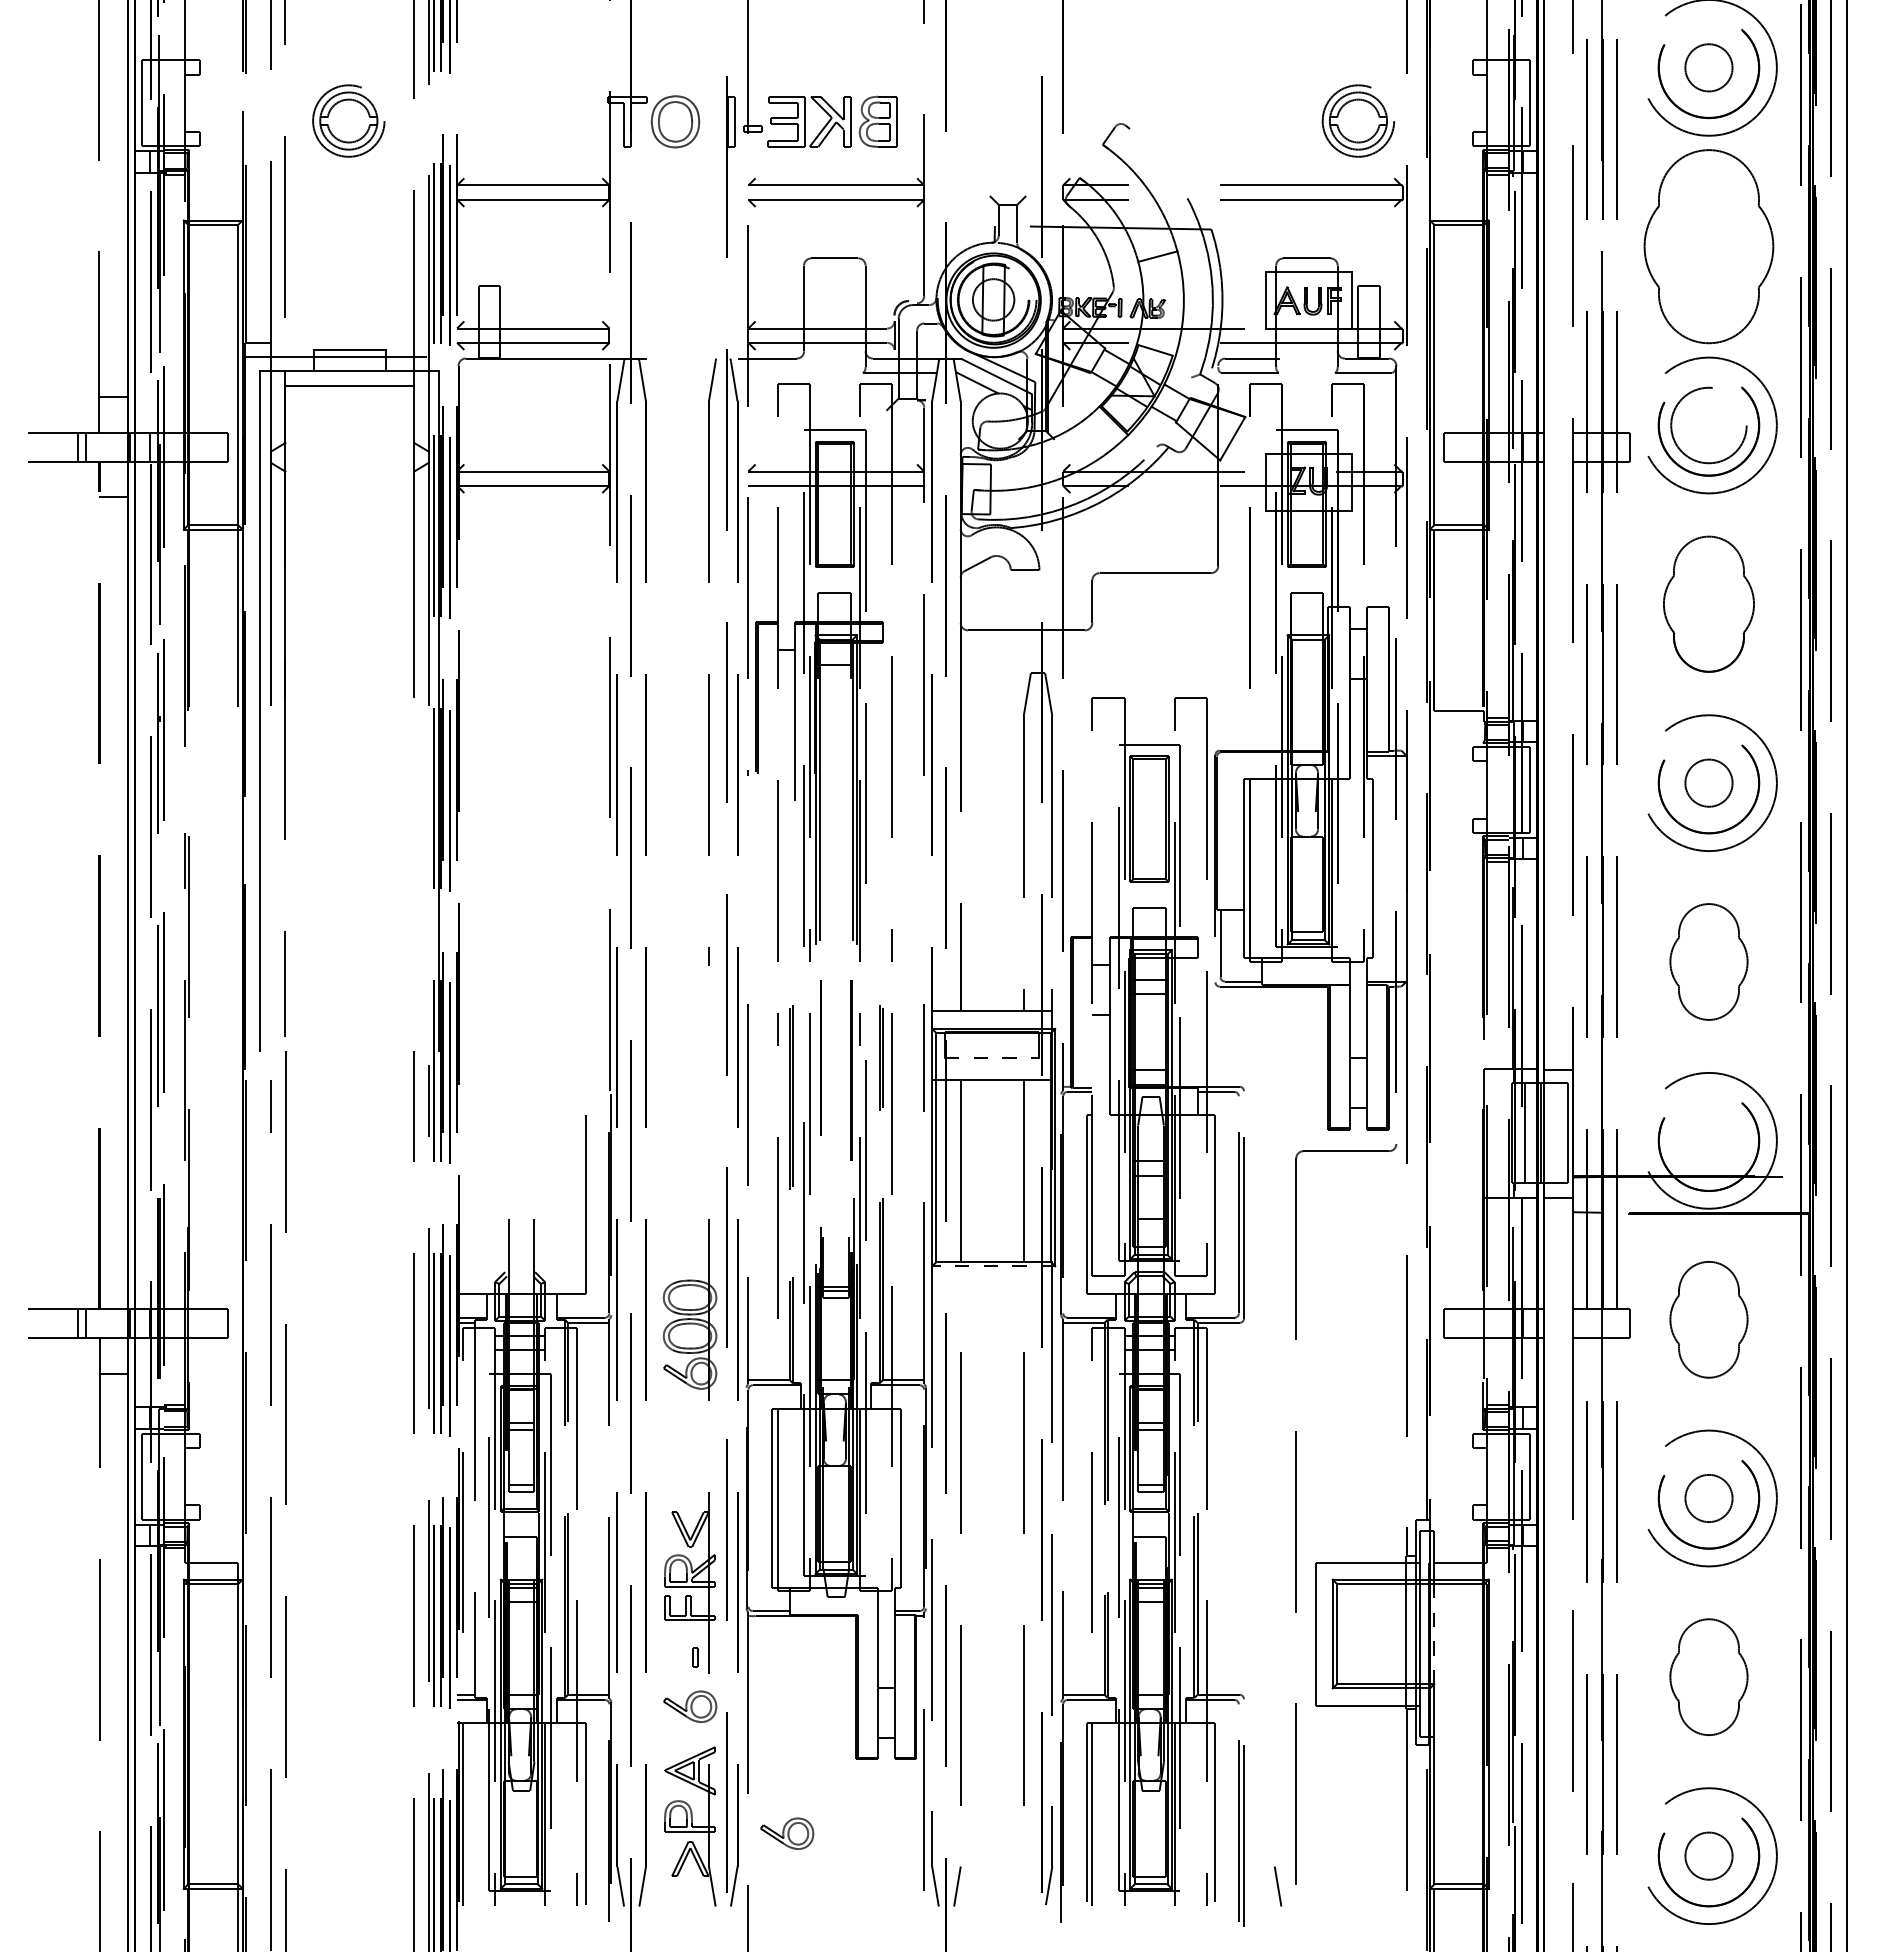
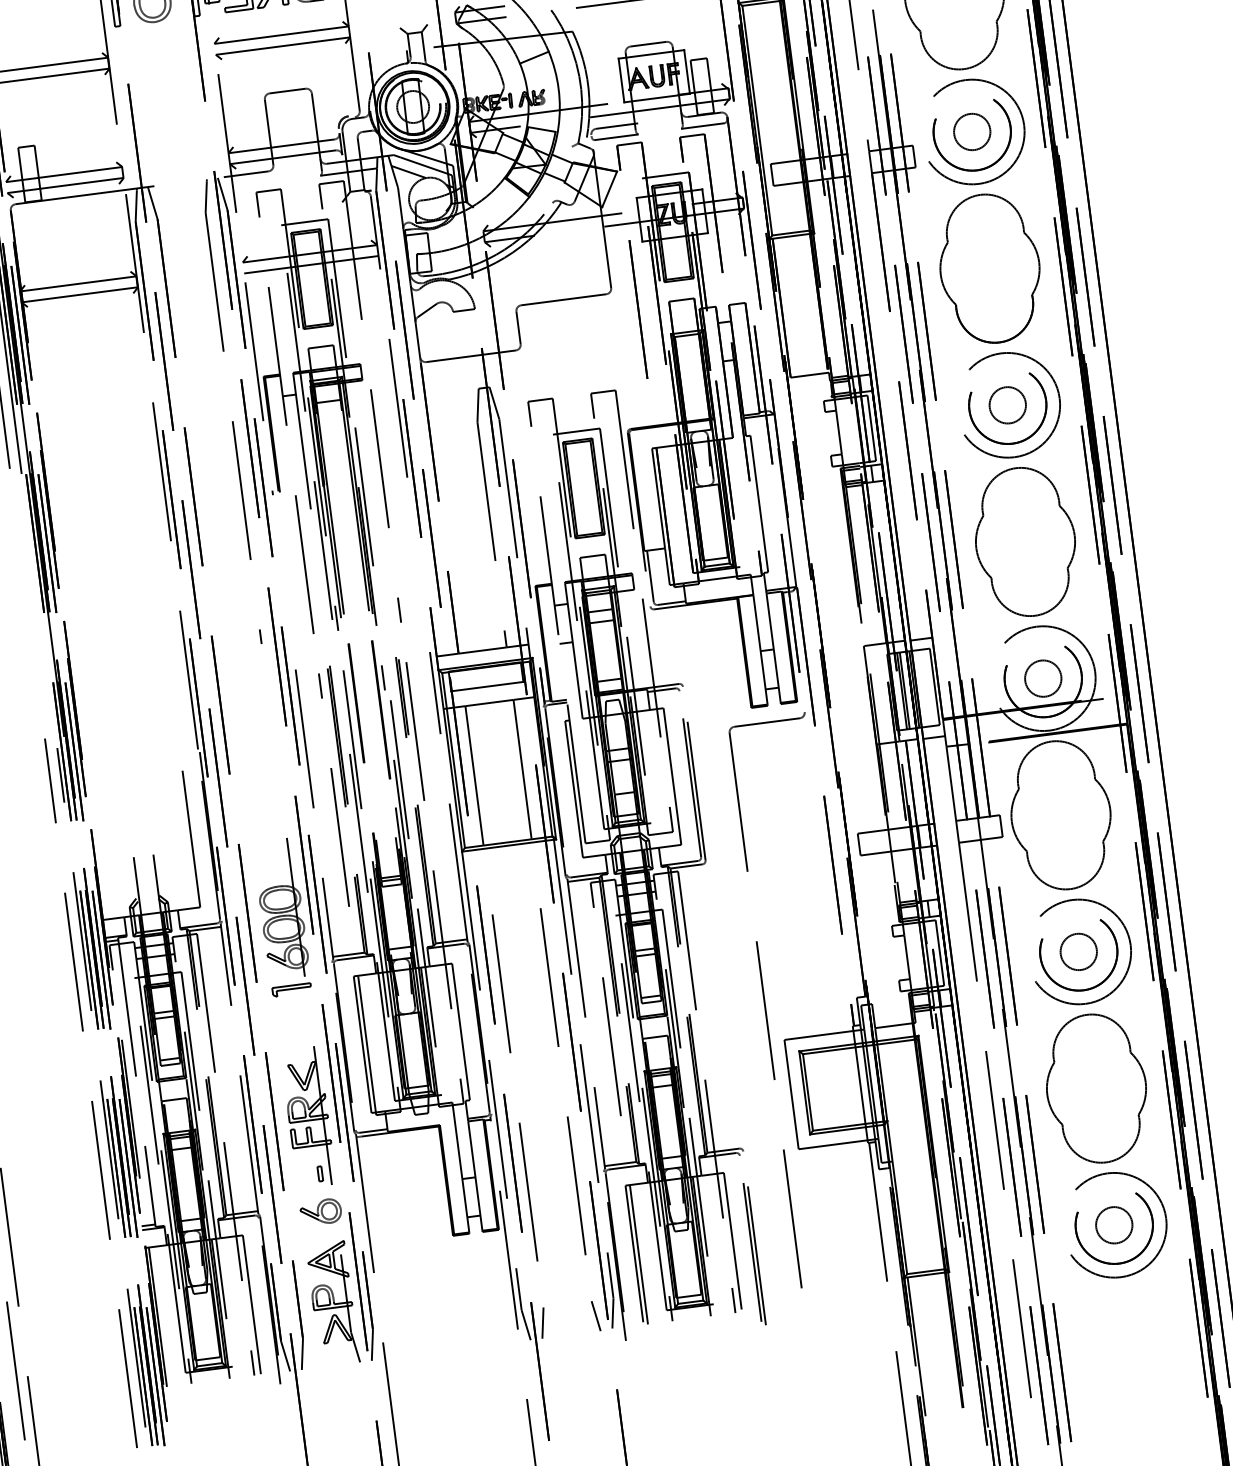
circle: (1708, 425) -> (971, 132), size x0.62
part: (1708, 603) -> (989, 268), size x1.43
part: (1708, 961) -> (1025, 541), size x1.67
line: (992, 1058) -> (487, 686), dashed -> solid
line: (1528, 1133) -> (904, 690), added
circle: (1708, 1140) -> (1042, 678), added
line: (993, 1266) -> (508, 845), dashed -> solid
part: (1708, 1319) -> (1060, 815), size x1.67
part: (689, 1415) -> (291, 989), added
line: (1434, 1634) -> (882, 1083), dashed -> solid
part: (1708, 1676) -> (1096, 1088), size x1.67
part: (787, 1833) -> (407, 1299), removed
line: (1278, 1886) -> (596, 1316), moved

